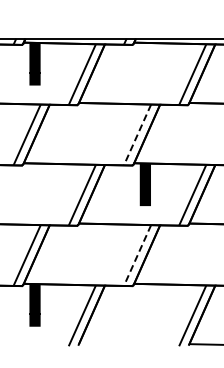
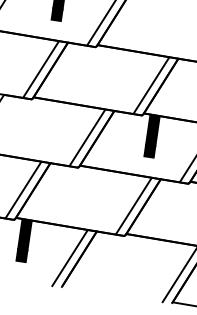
line: (137, 135) -> (151, 86), dashed -> solid
line: (137, 256) -> (133, 207), dashed -> solid

